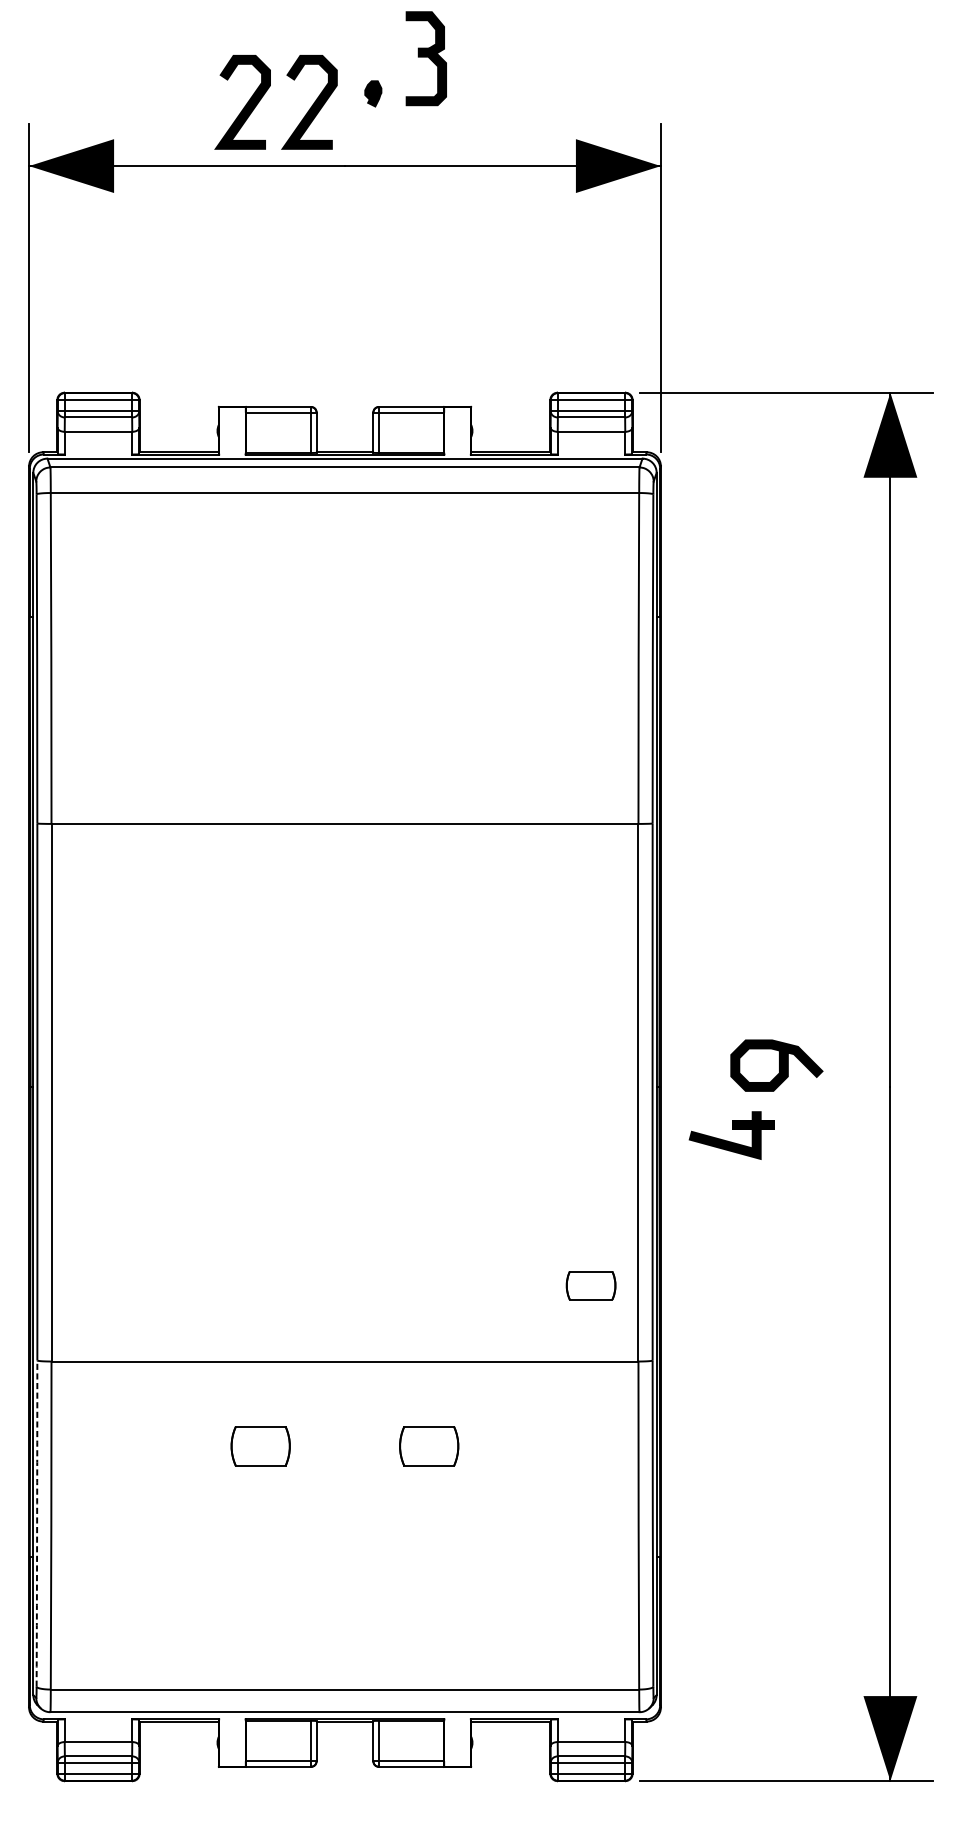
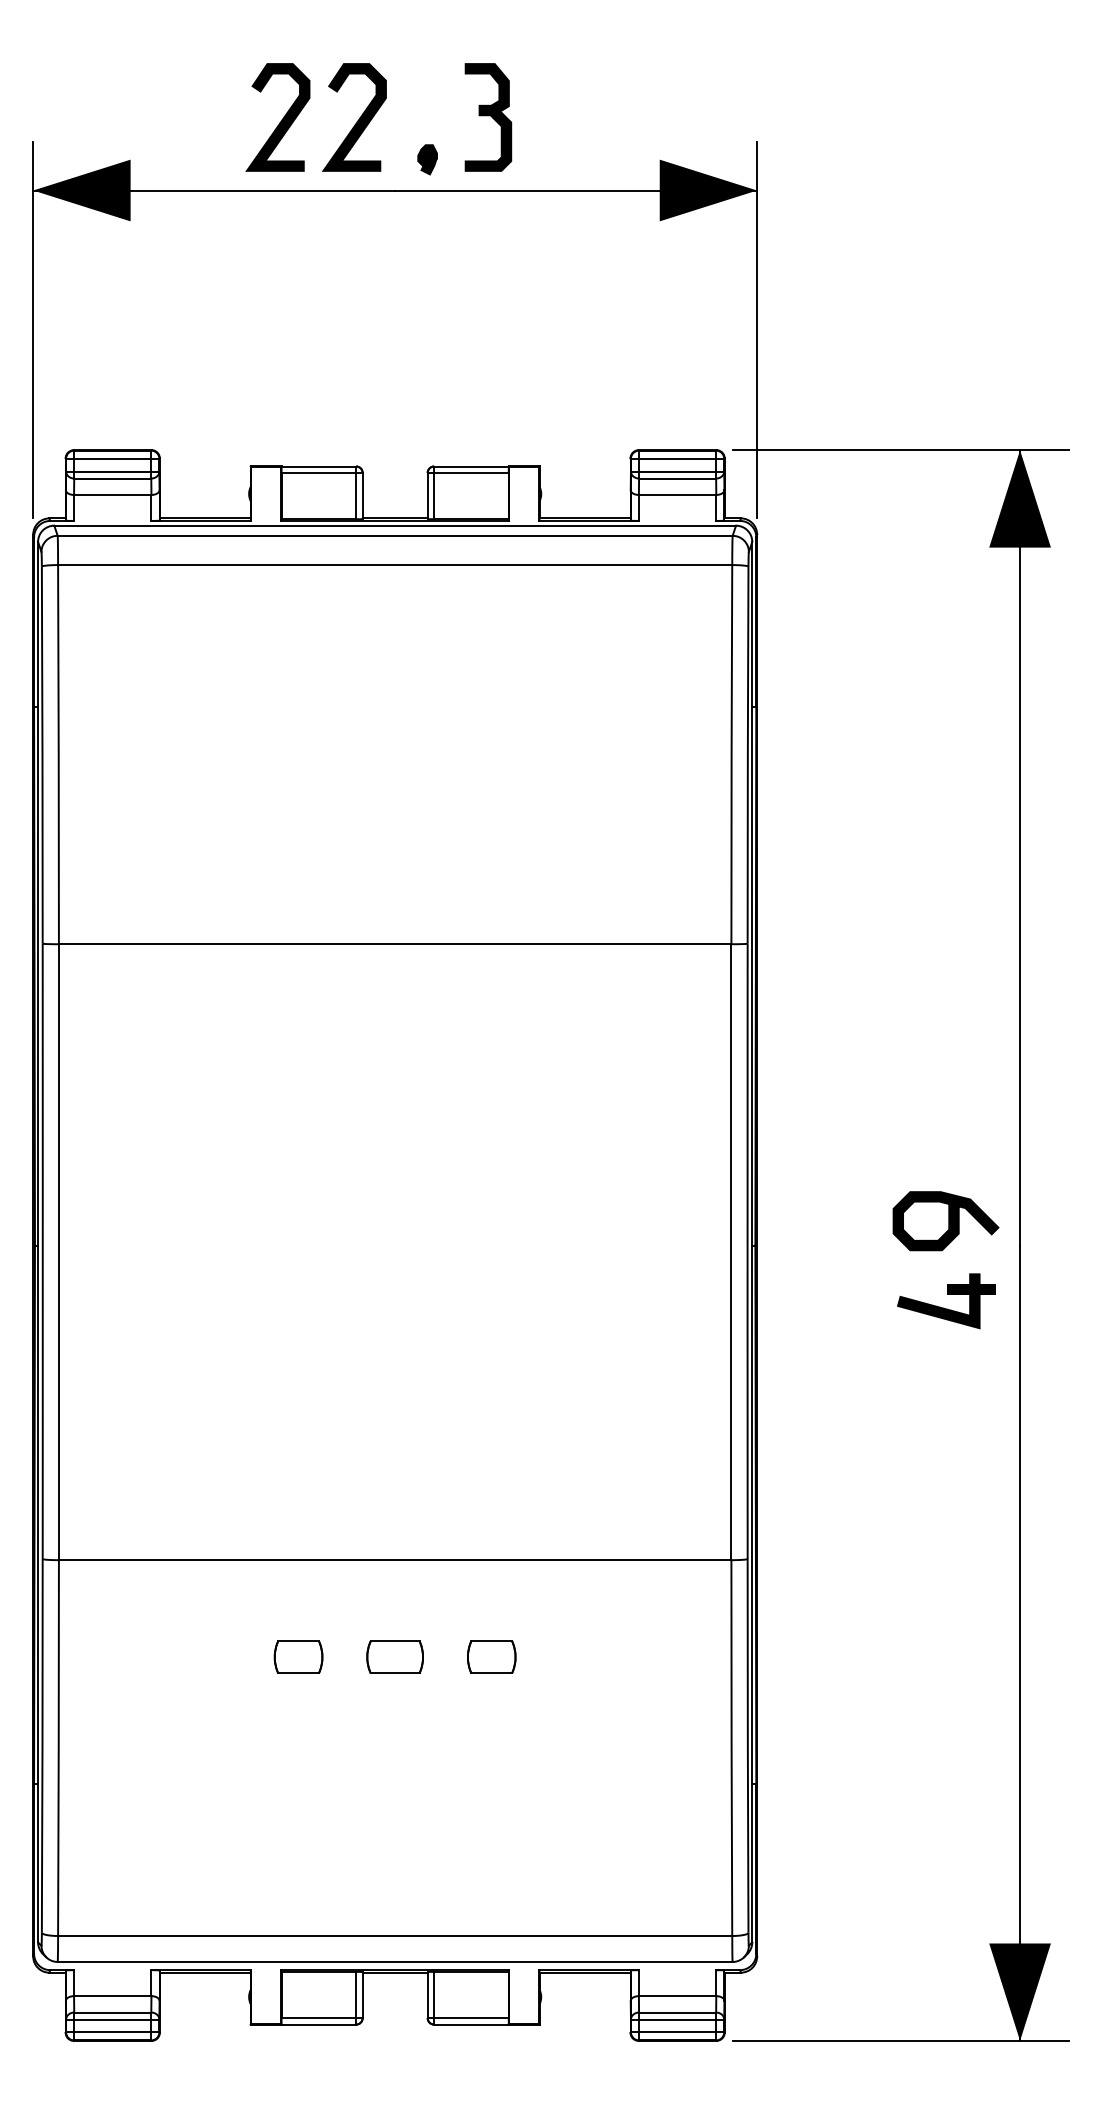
part: (426, 58) -> (488, 117), moved
part: (373, 93) -> (427, 159), moved
curve: (779, 1065) -> (948, 1221), moved
part: (729, 1141) -> (943, 1307), moved
part: (590, 1285) -> (394, 1656), moved
part: (260, 1445) -> (298, 1656), size x0.71
part: (429, 1445) -> (491, 1656), size x0.71
arc: (37, 1523) -> (42, 1745), dashed -> solid

